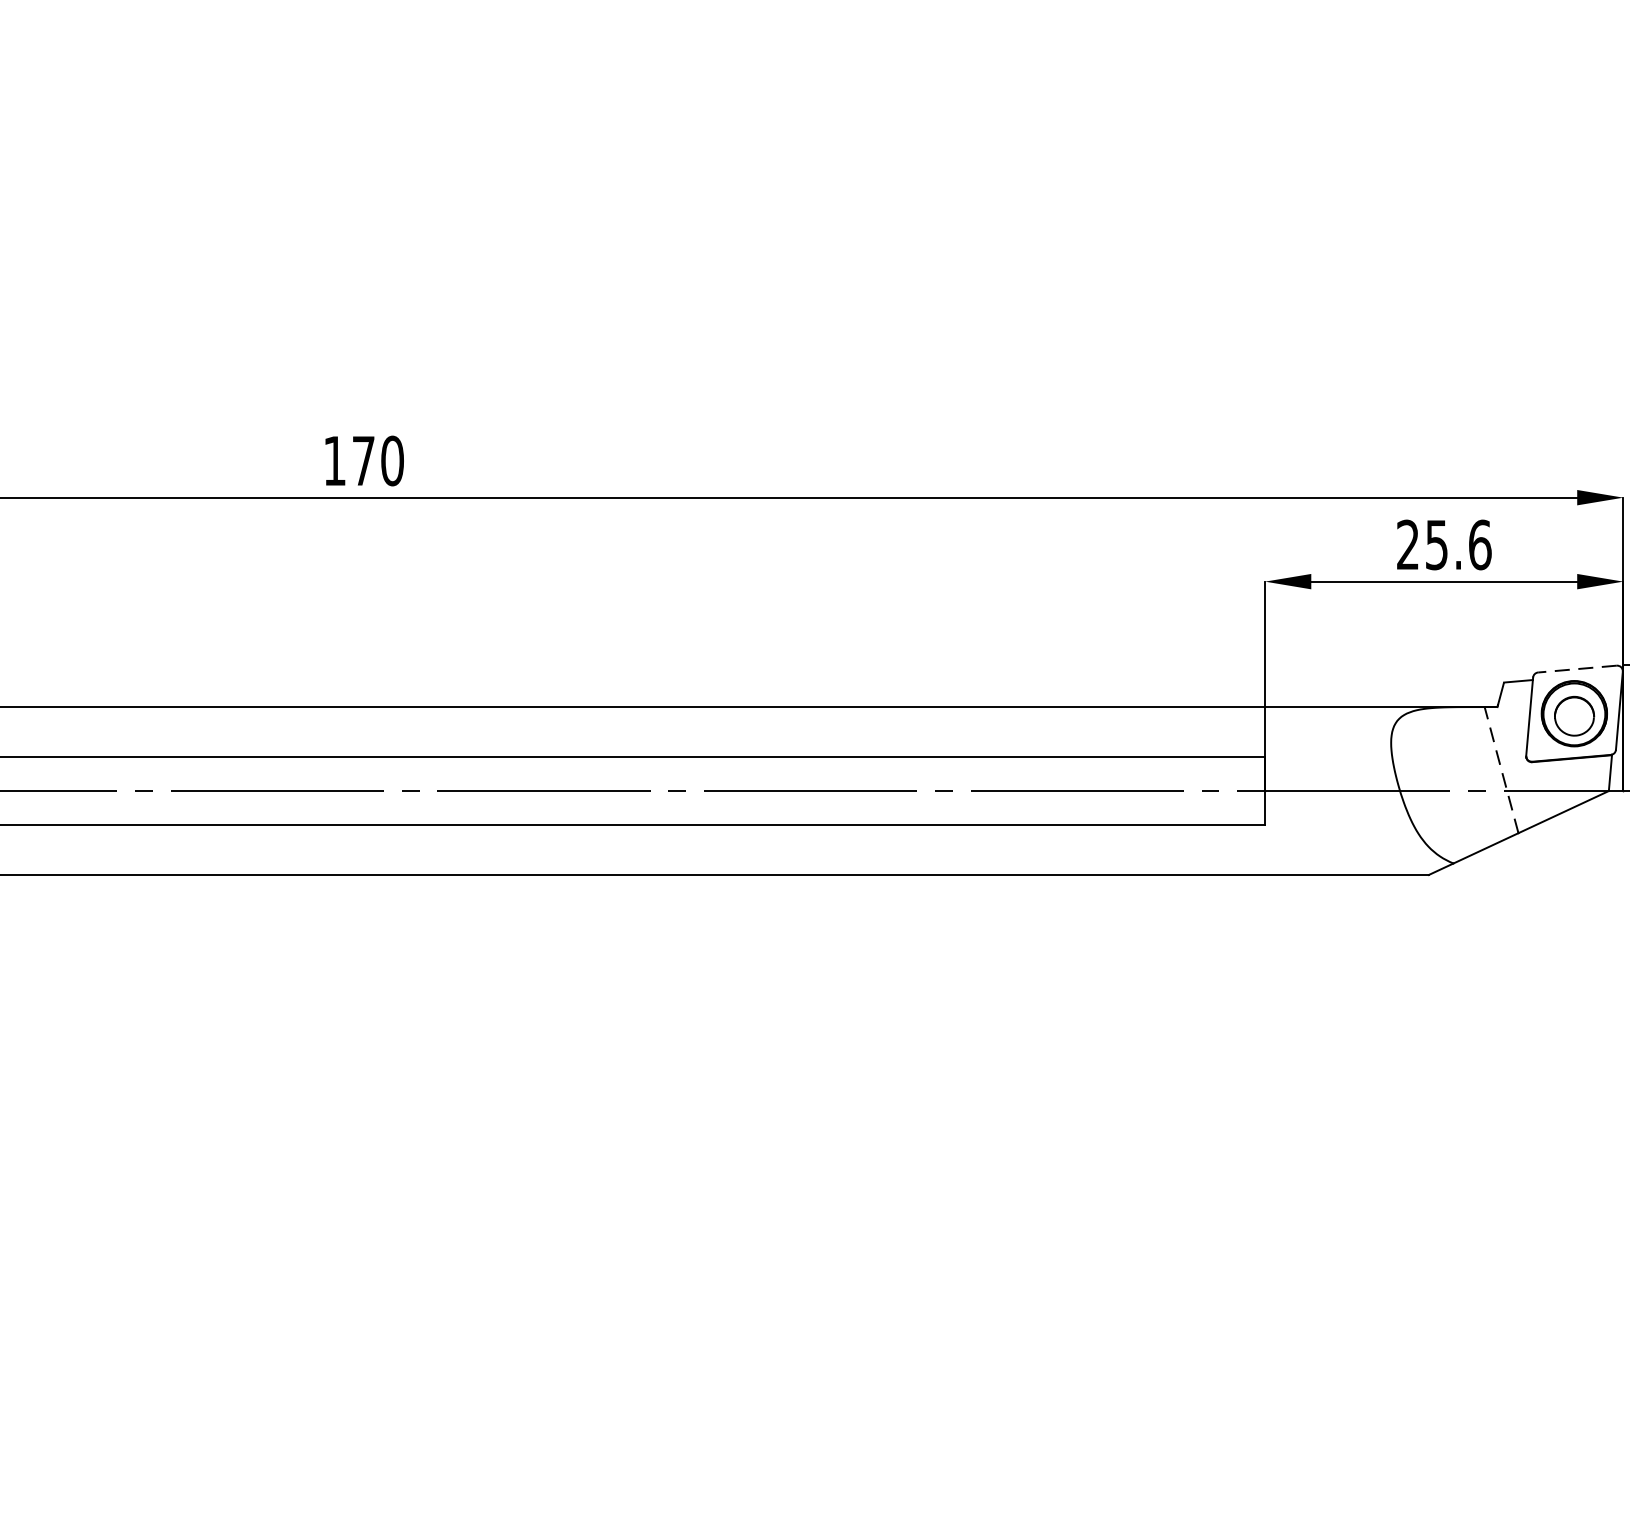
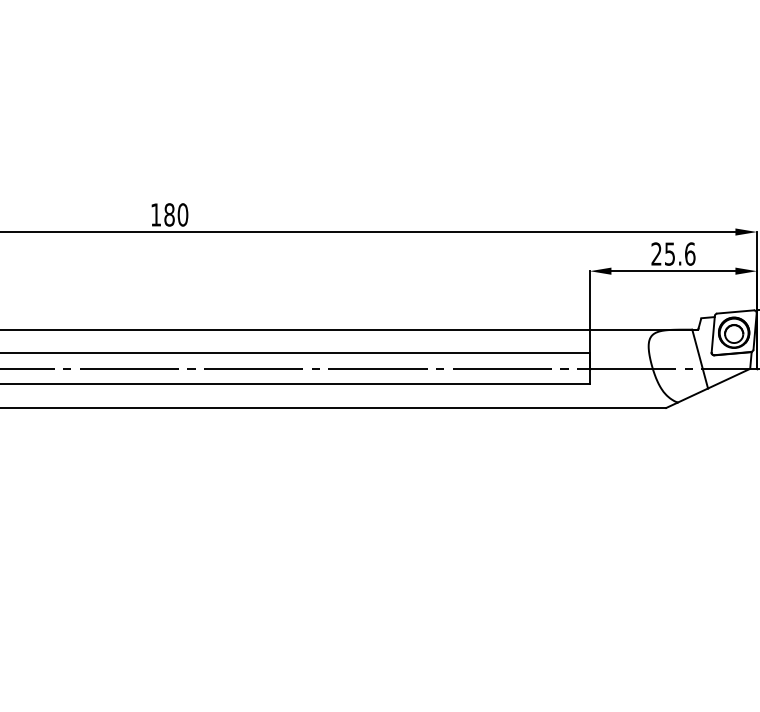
text: (363, 460) -> (169, 214), 170 -> 180
line: (1577, 670) -> (735, 312), dashed -> solid
line: (1502, 768) -> (700, 358), dashed -> solid

